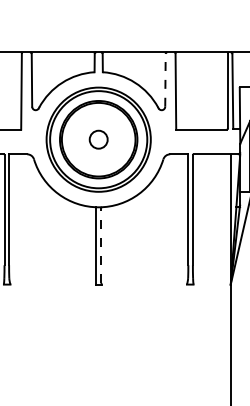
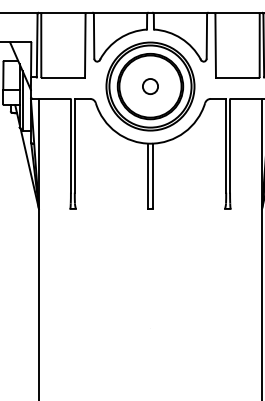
line: (165, 79) -> (206, 35), dashed -> solid
line: (101, 244) -> (152, 175), dashed -> solid

